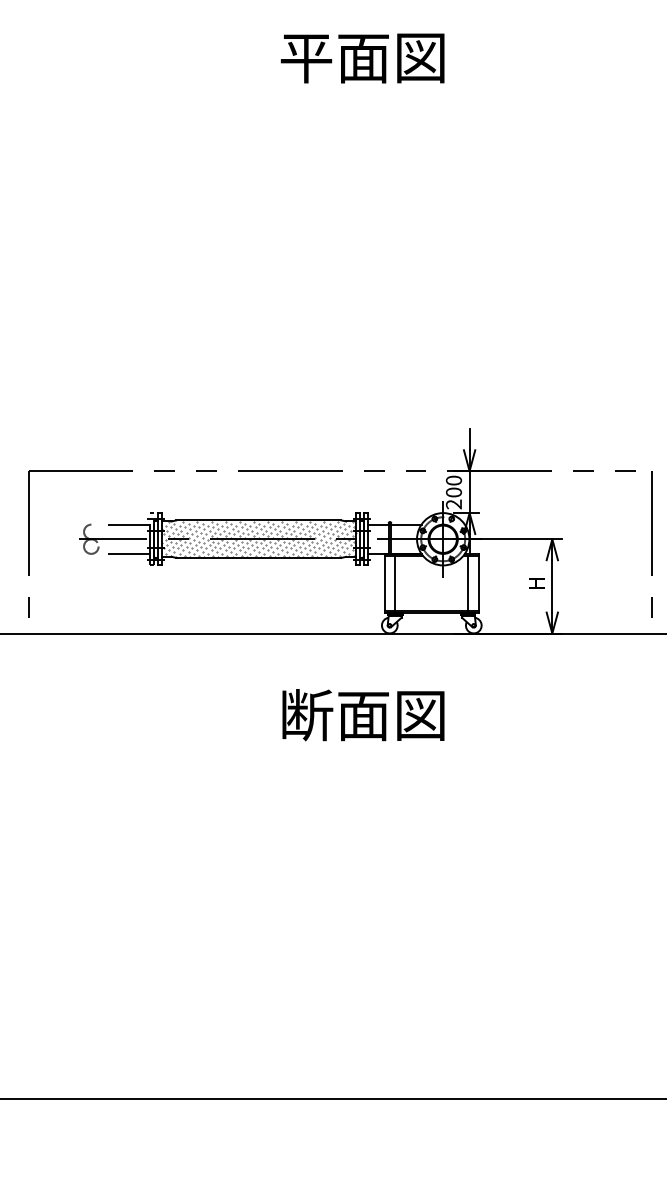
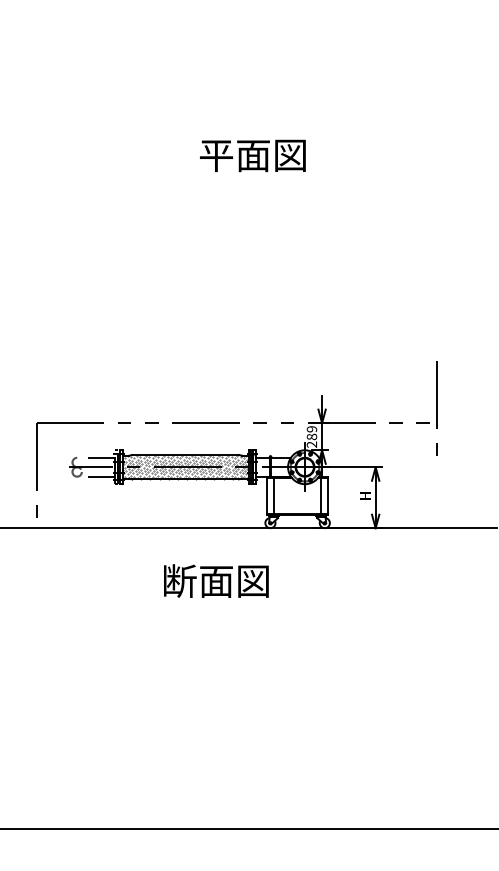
text: (454, 487) -> (312, 433), 200 -> 289
line: (650, 544) -> (436, 408), moved
text: (363, 714) -> (216, 580), moved

